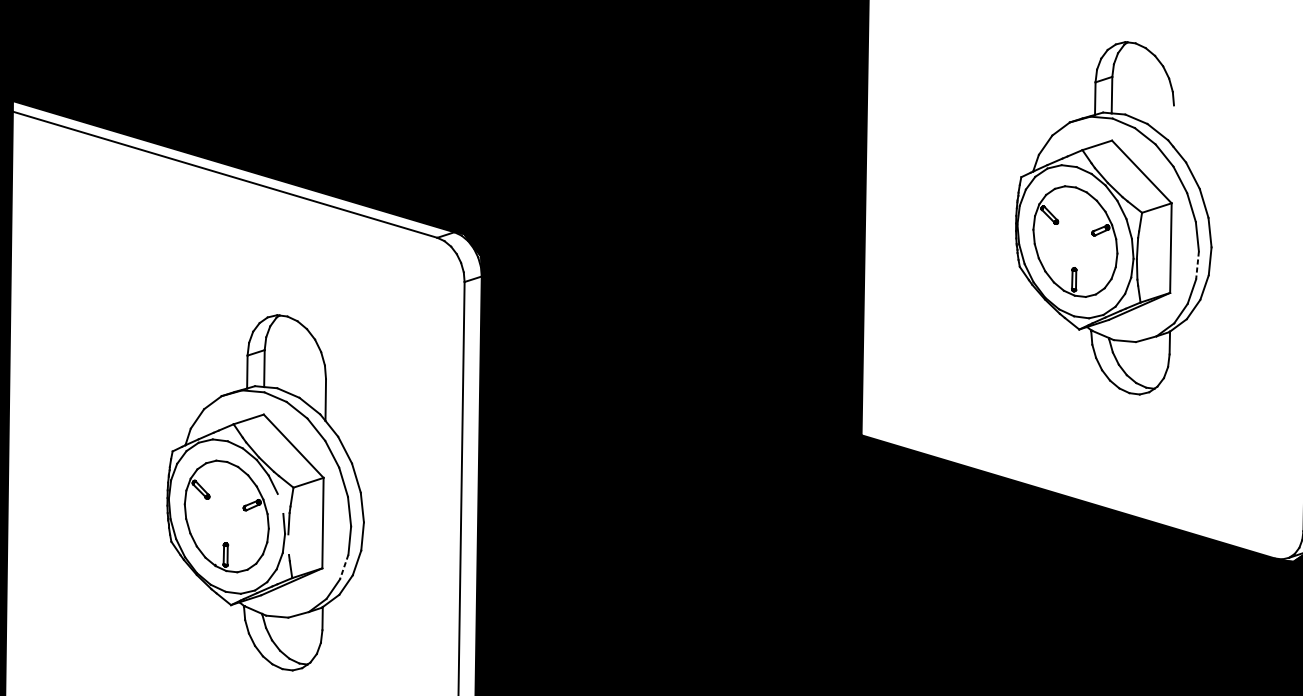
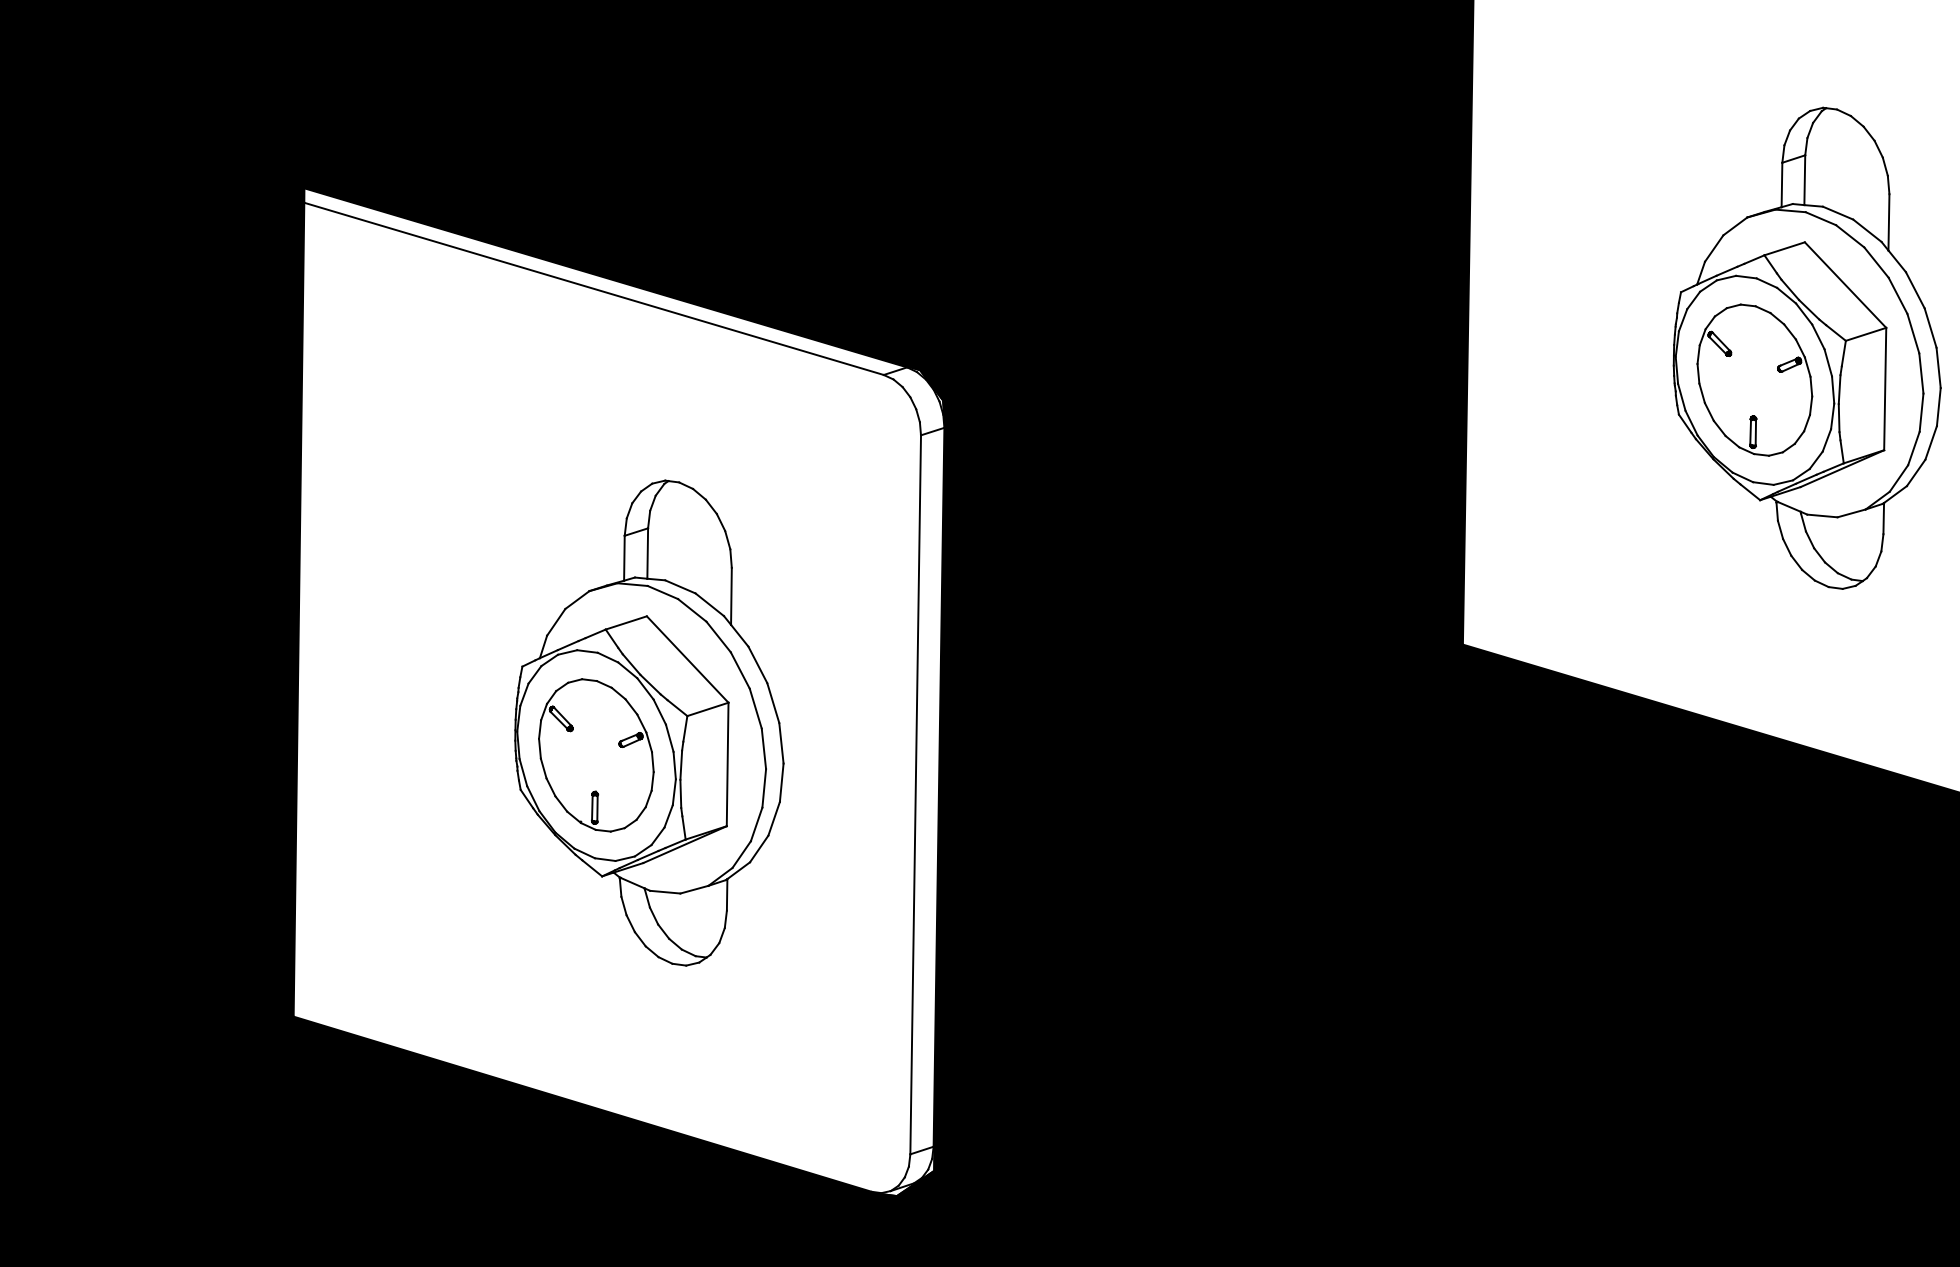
line: (1173, 126) -> (1888, 222), added
line: (1197, 266) -> (1921, 413), dashed -> solid
line: (280, 503) -> (669, 737), added
line: (288, 544) -> (680, 793), added
line: (344, 567) -> (756, 824), dashed -> solid

